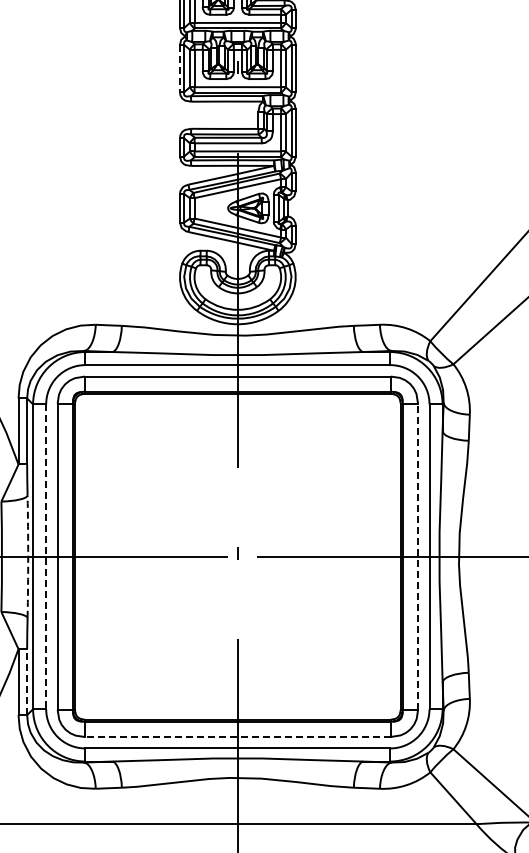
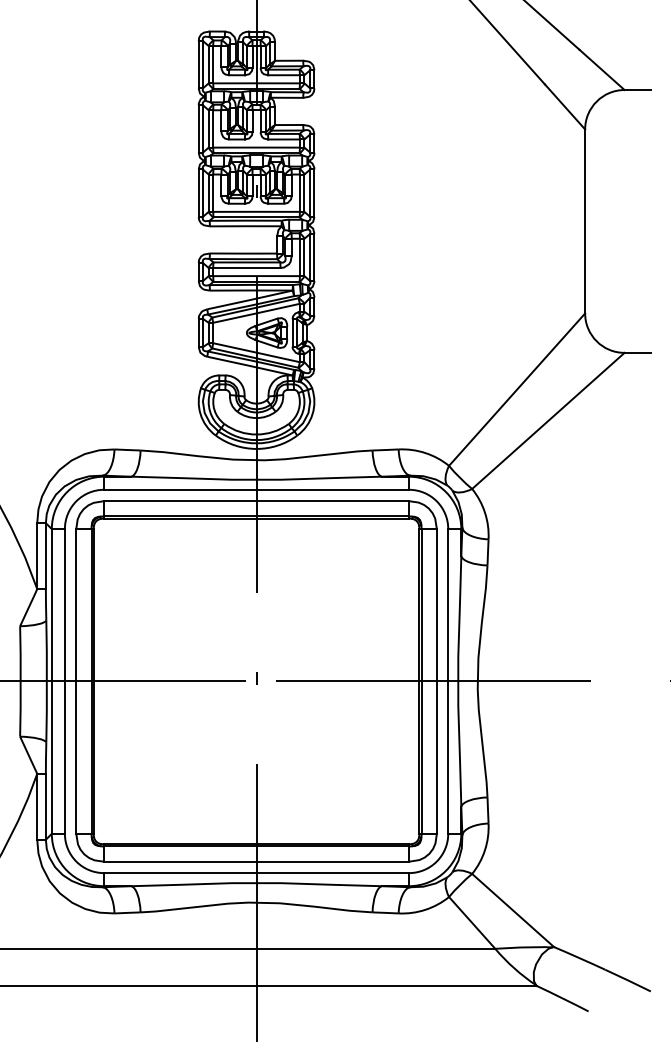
line: (179, 68) -> (198, 193), dashed -> solid
arc: (27, 556) -> (46, 681), dashed -> solid
line: (45, 556) -> (64, 681), dashed -> solid
line: (417, 556) -> (436, 681), dashed -> solid
line: (26, 681) -> (45, 806), dashed -> solid
line: (237, 736) -> (256, 861), dashed -> solid

